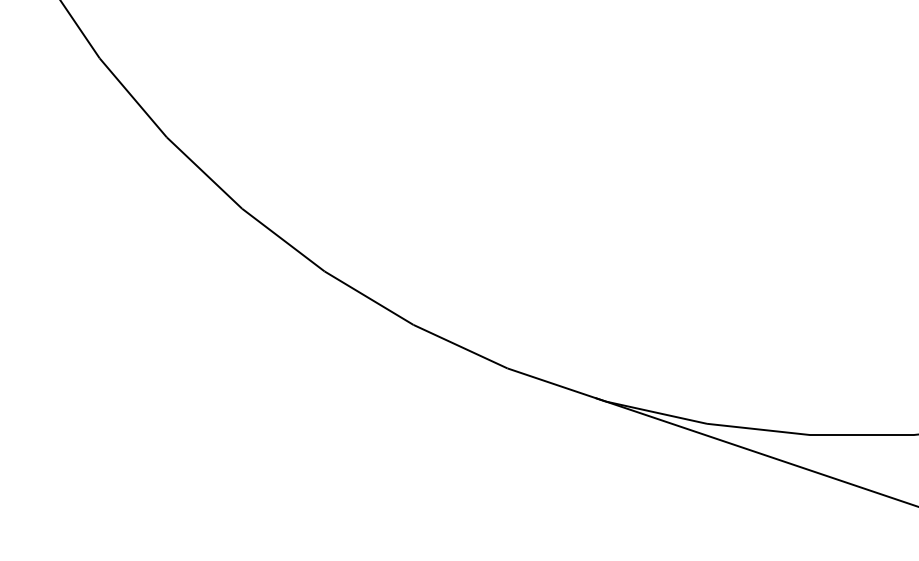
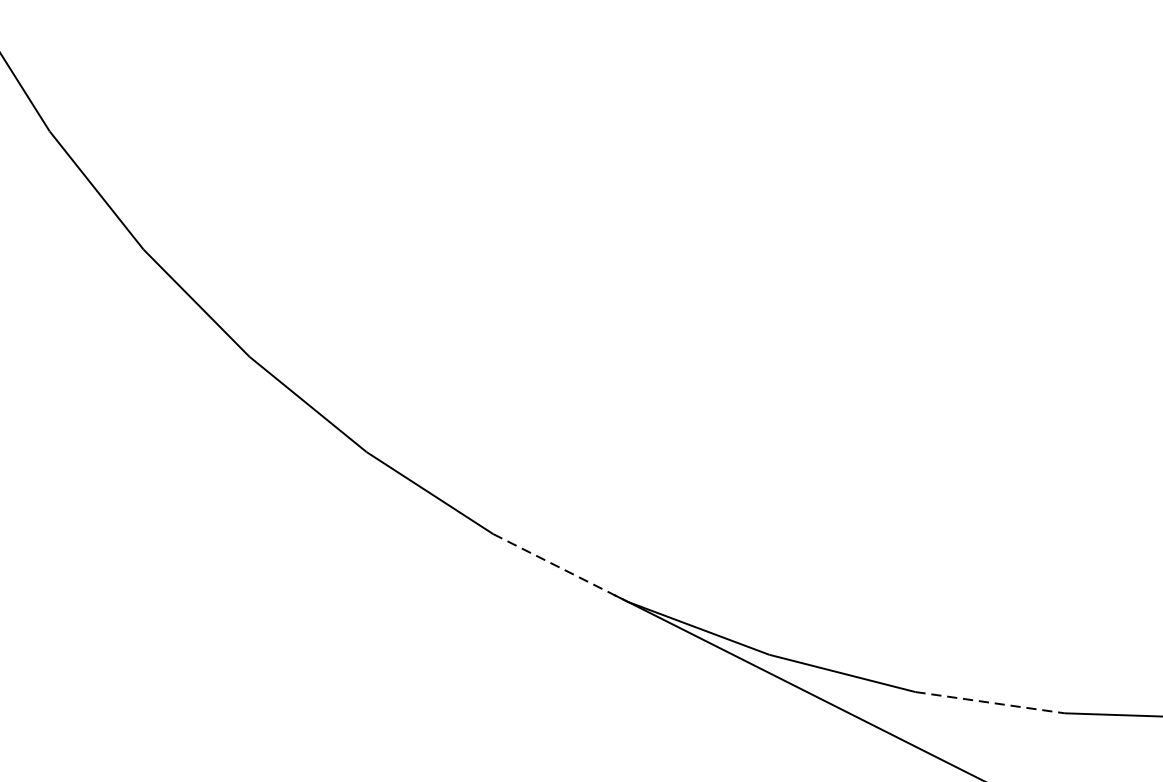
line: (556, 384) -> (560, 567), solid -> dashed
line: (861, 435) -> (989, 703), solid -> dashed

